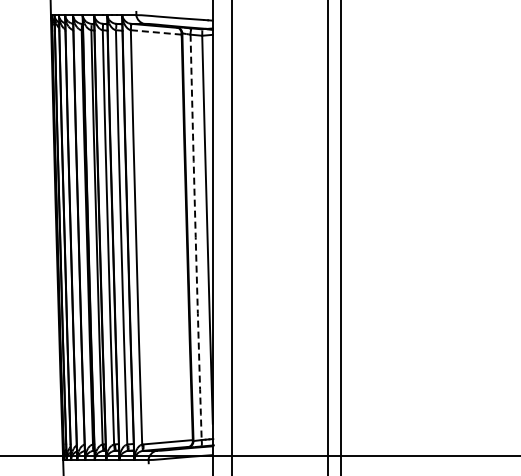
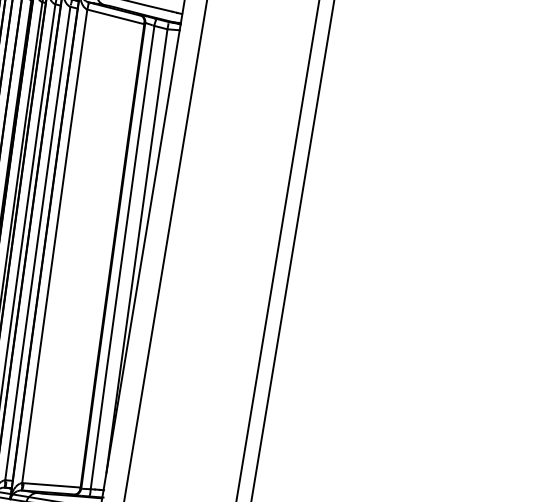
line: (156, 32) -> (116, 17), dashed -> solid
arc: (195, 237) -> (121, 257), dashed -> solid

